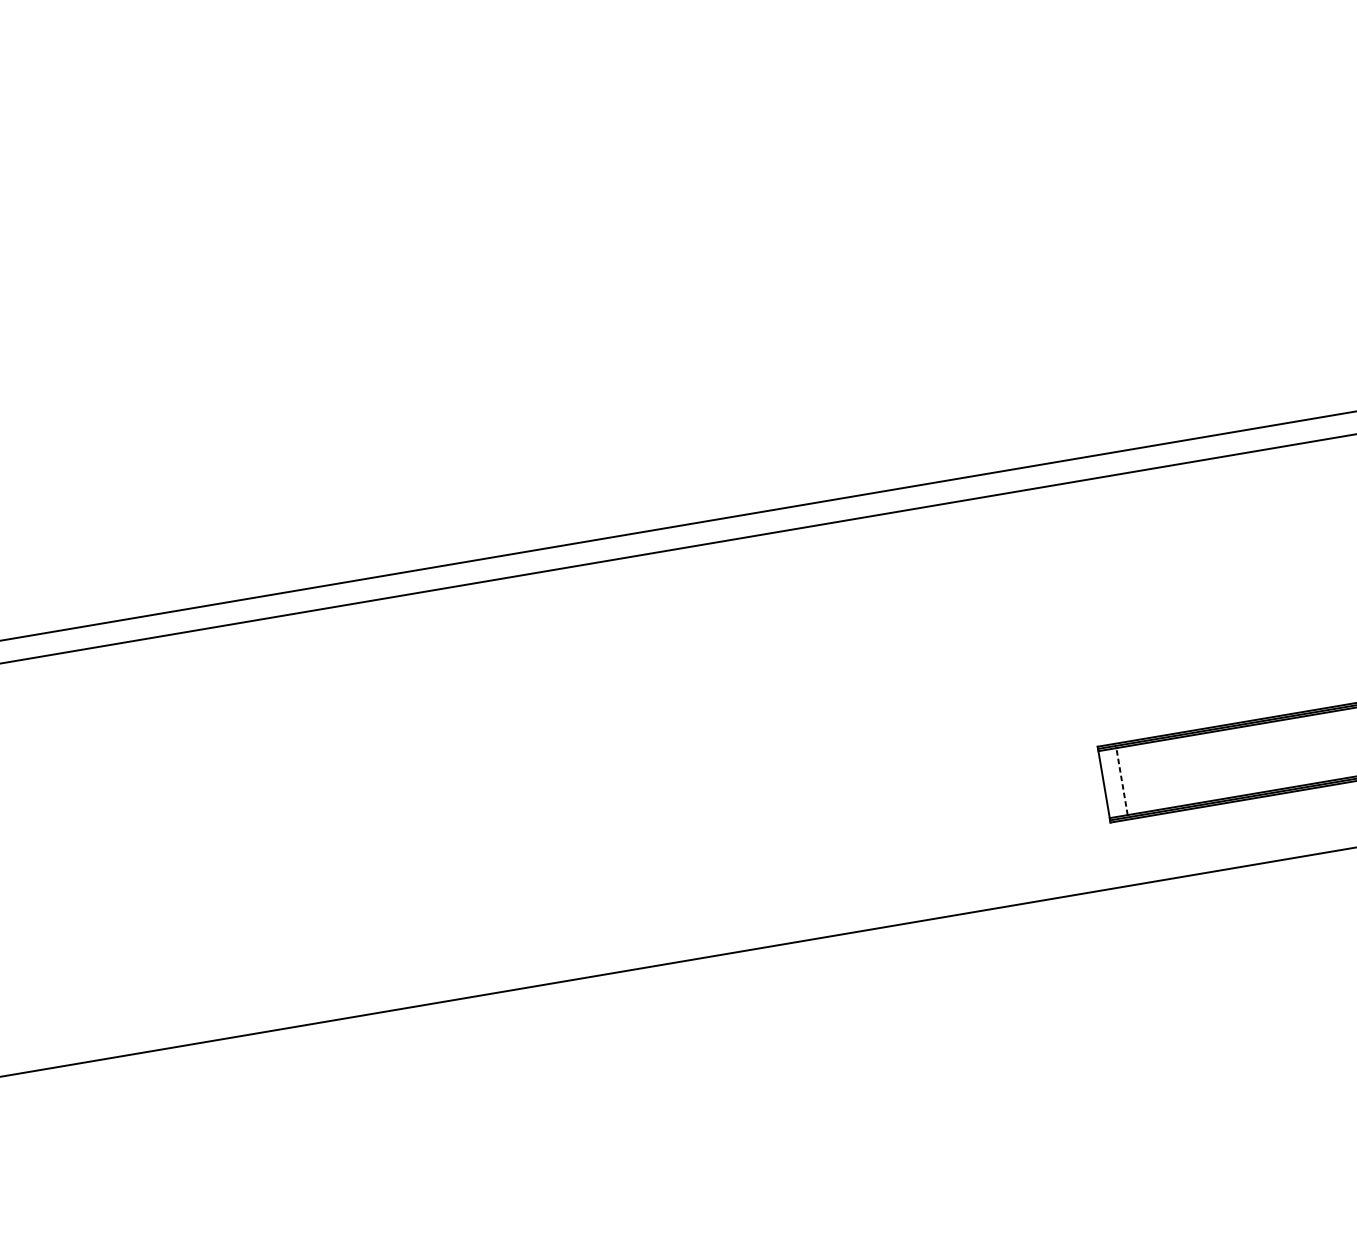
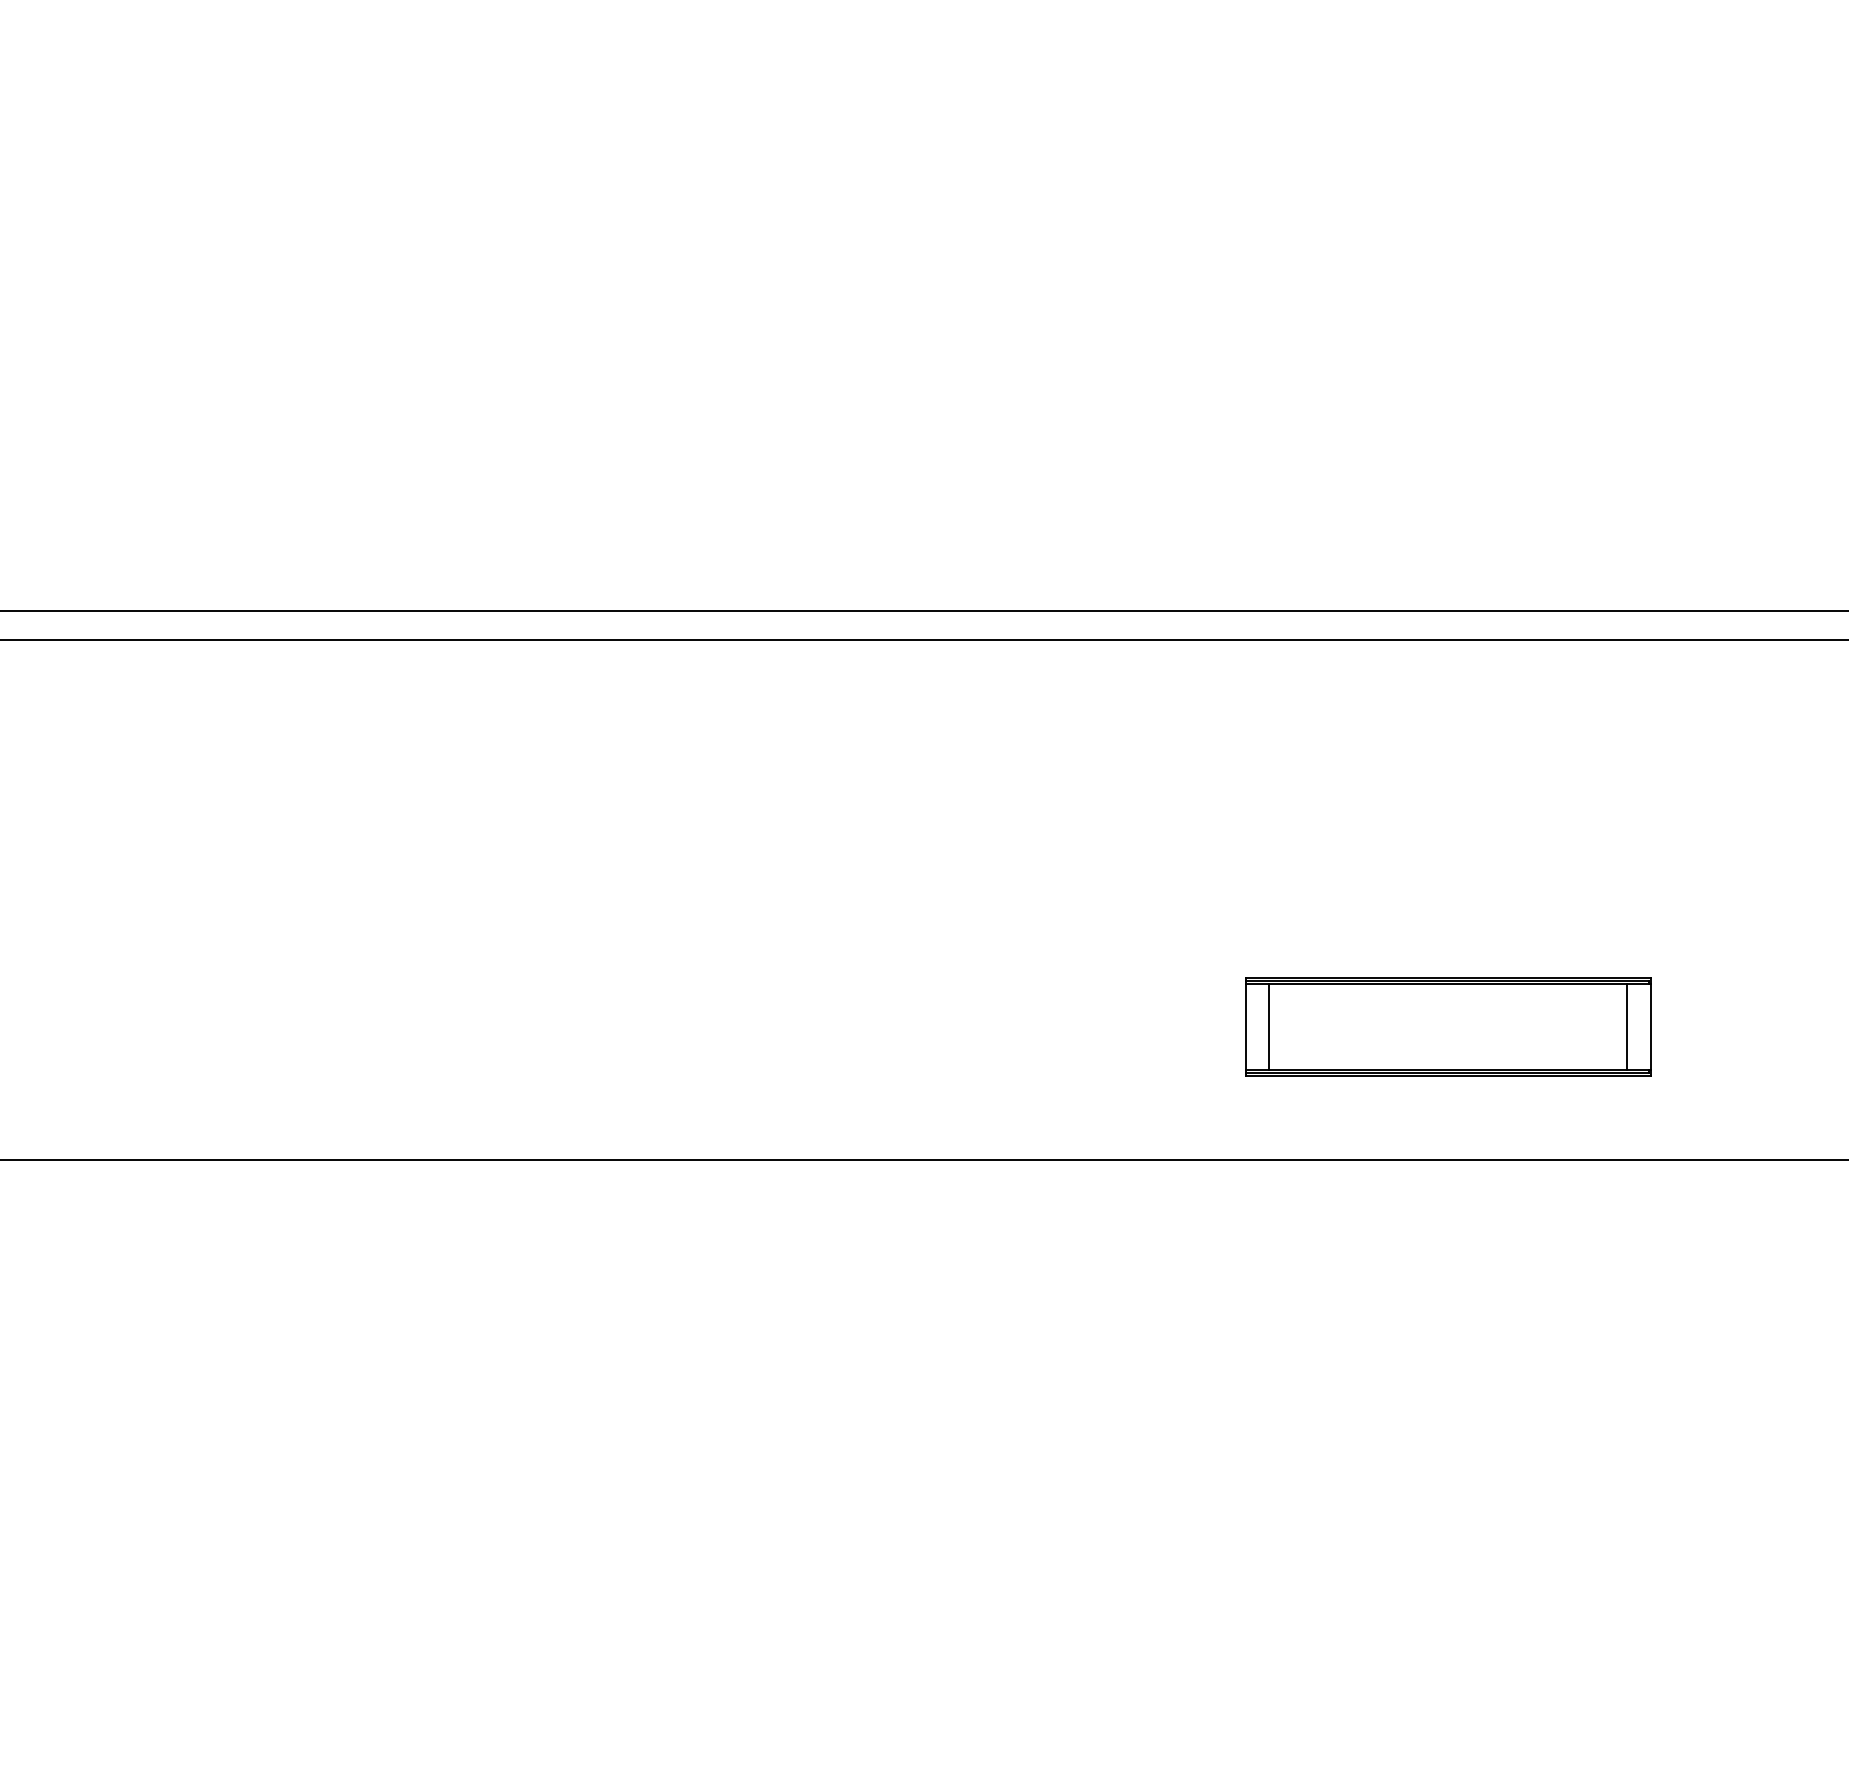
line: (1122, 781) -> (1269, 1026), dashed -> solid

